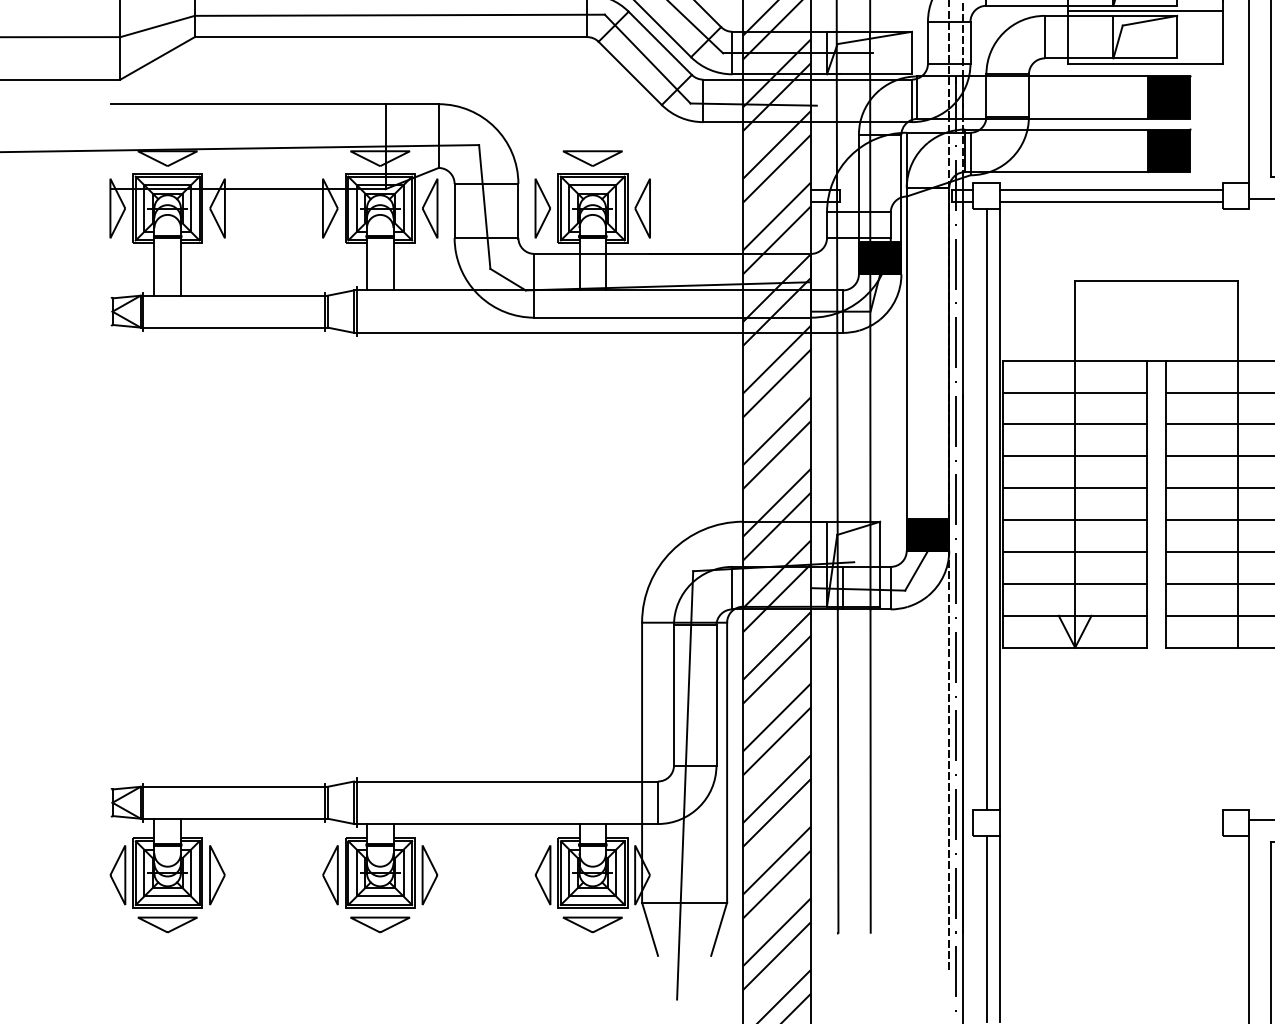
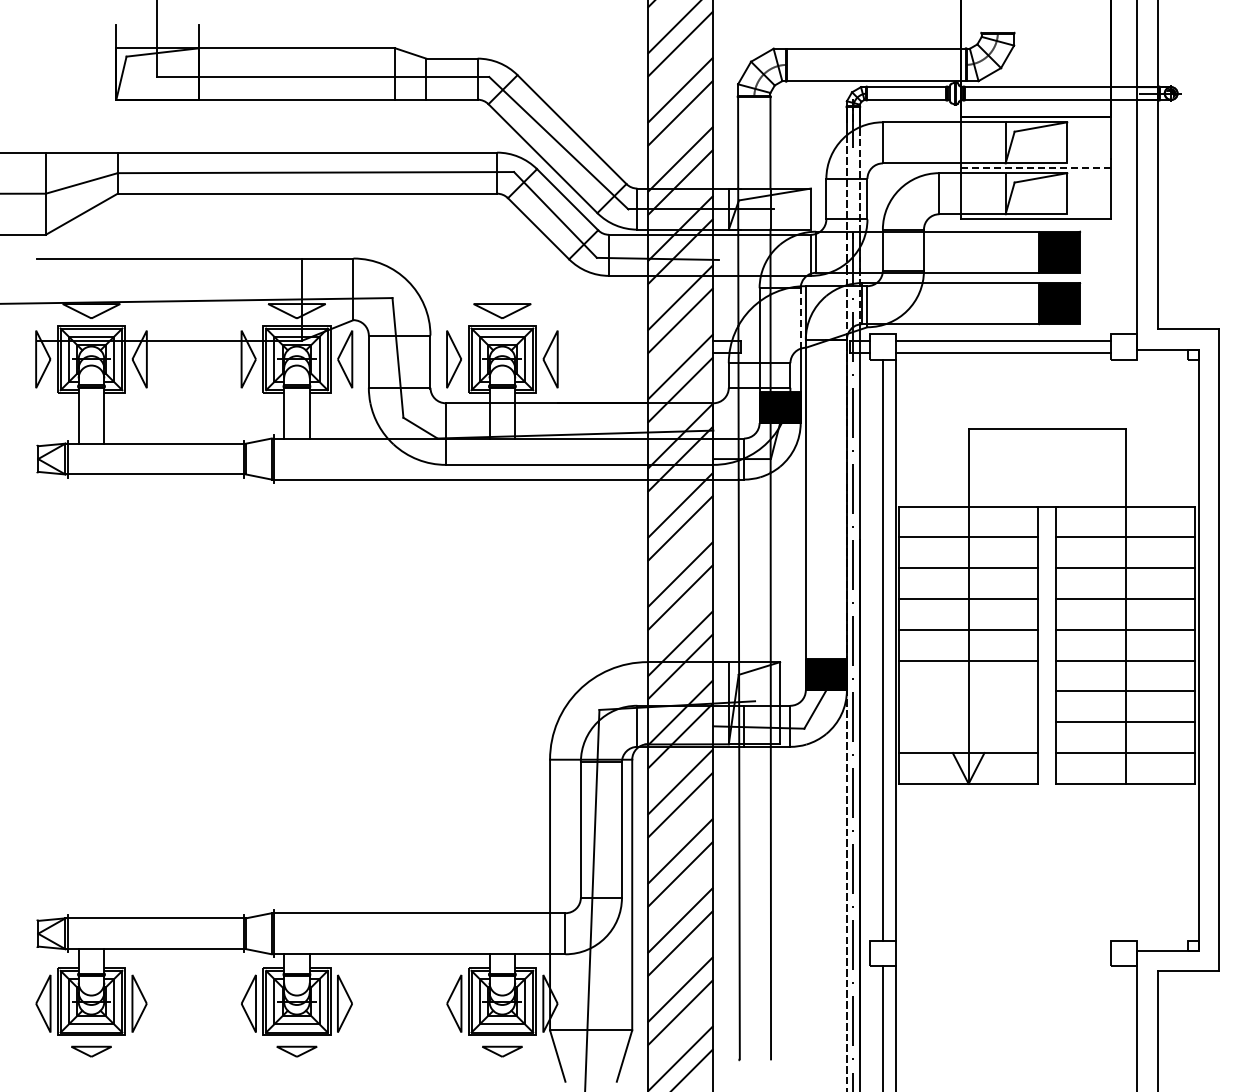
line: (1145, 11) -> (1036, 168), solid -> dashed
line: (901, 165) -> (800, 317), solid -> dashed
line: (1075, 552) -> (968, 691), removed
line: (1075, 584) -> (968, 722), removed
part: (167, 924) -> (91, 1051), size x0.7
part: (379, 924) -> (296, 1051), size x0.7
part: (592, 924) -> (502, 1051), size x0.7

